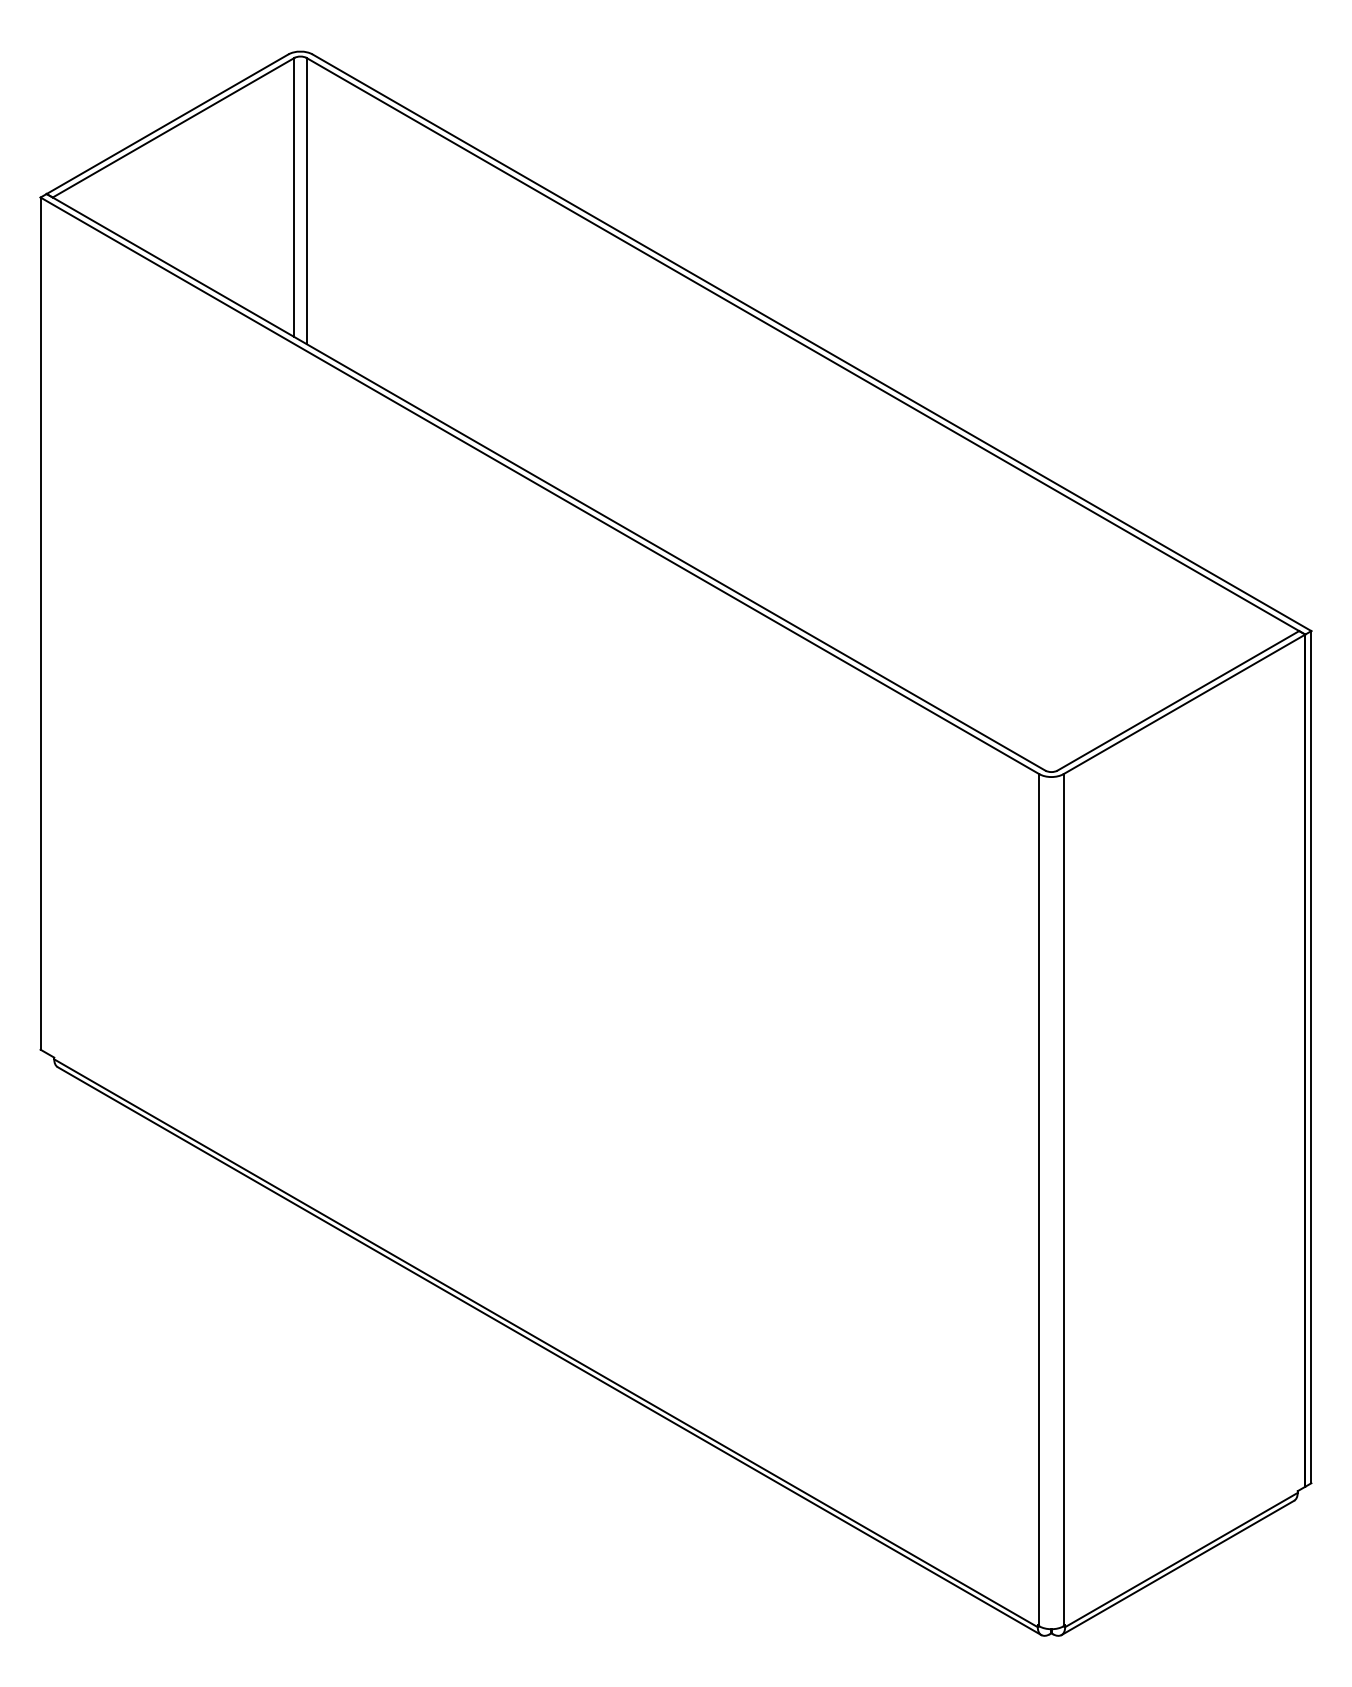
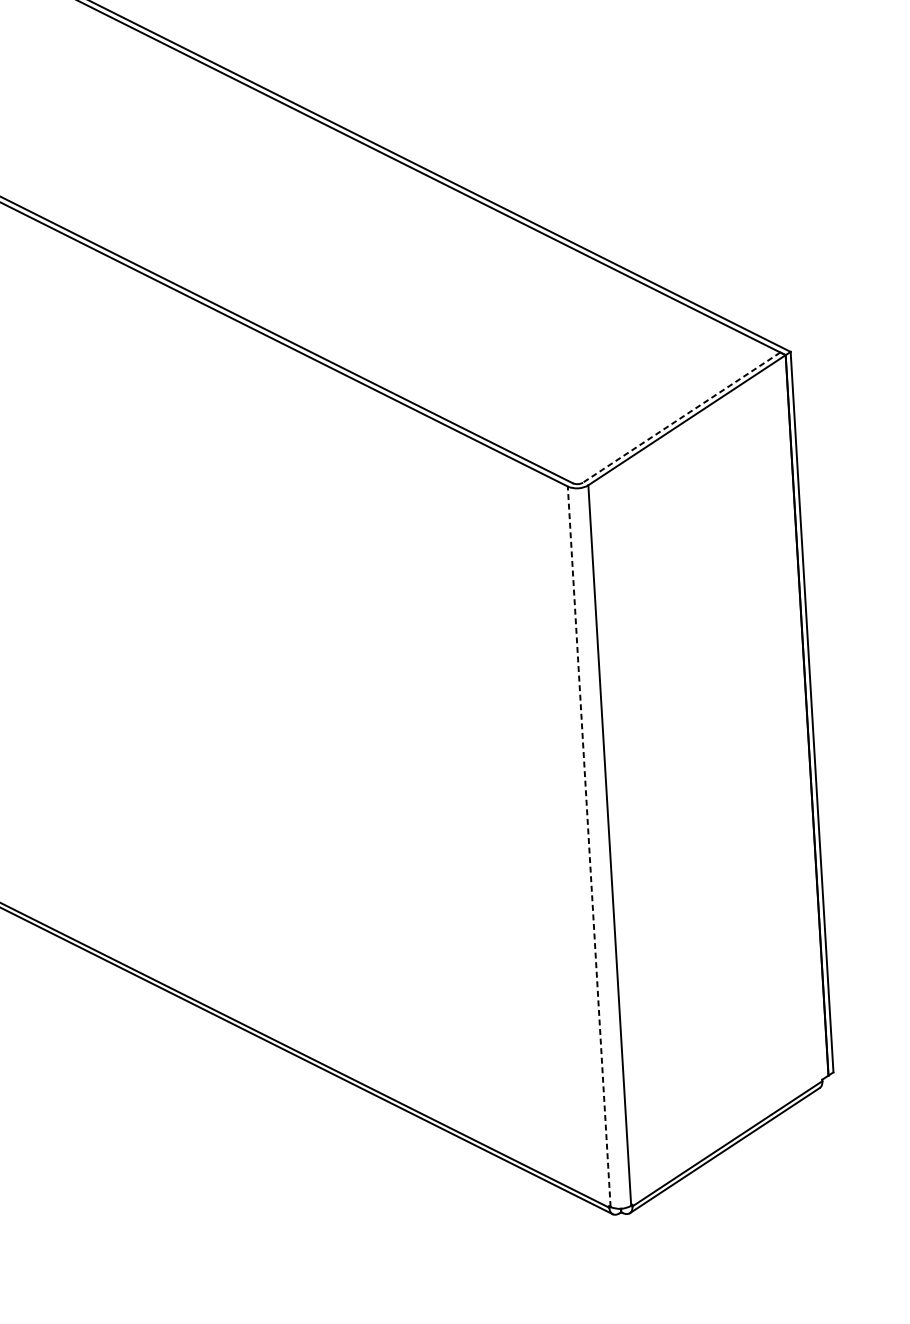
line: (1178, 700) -> (681, 417), solid -> dashed
line: (1039, 1199) -> (589, 846), solid -> dashed

